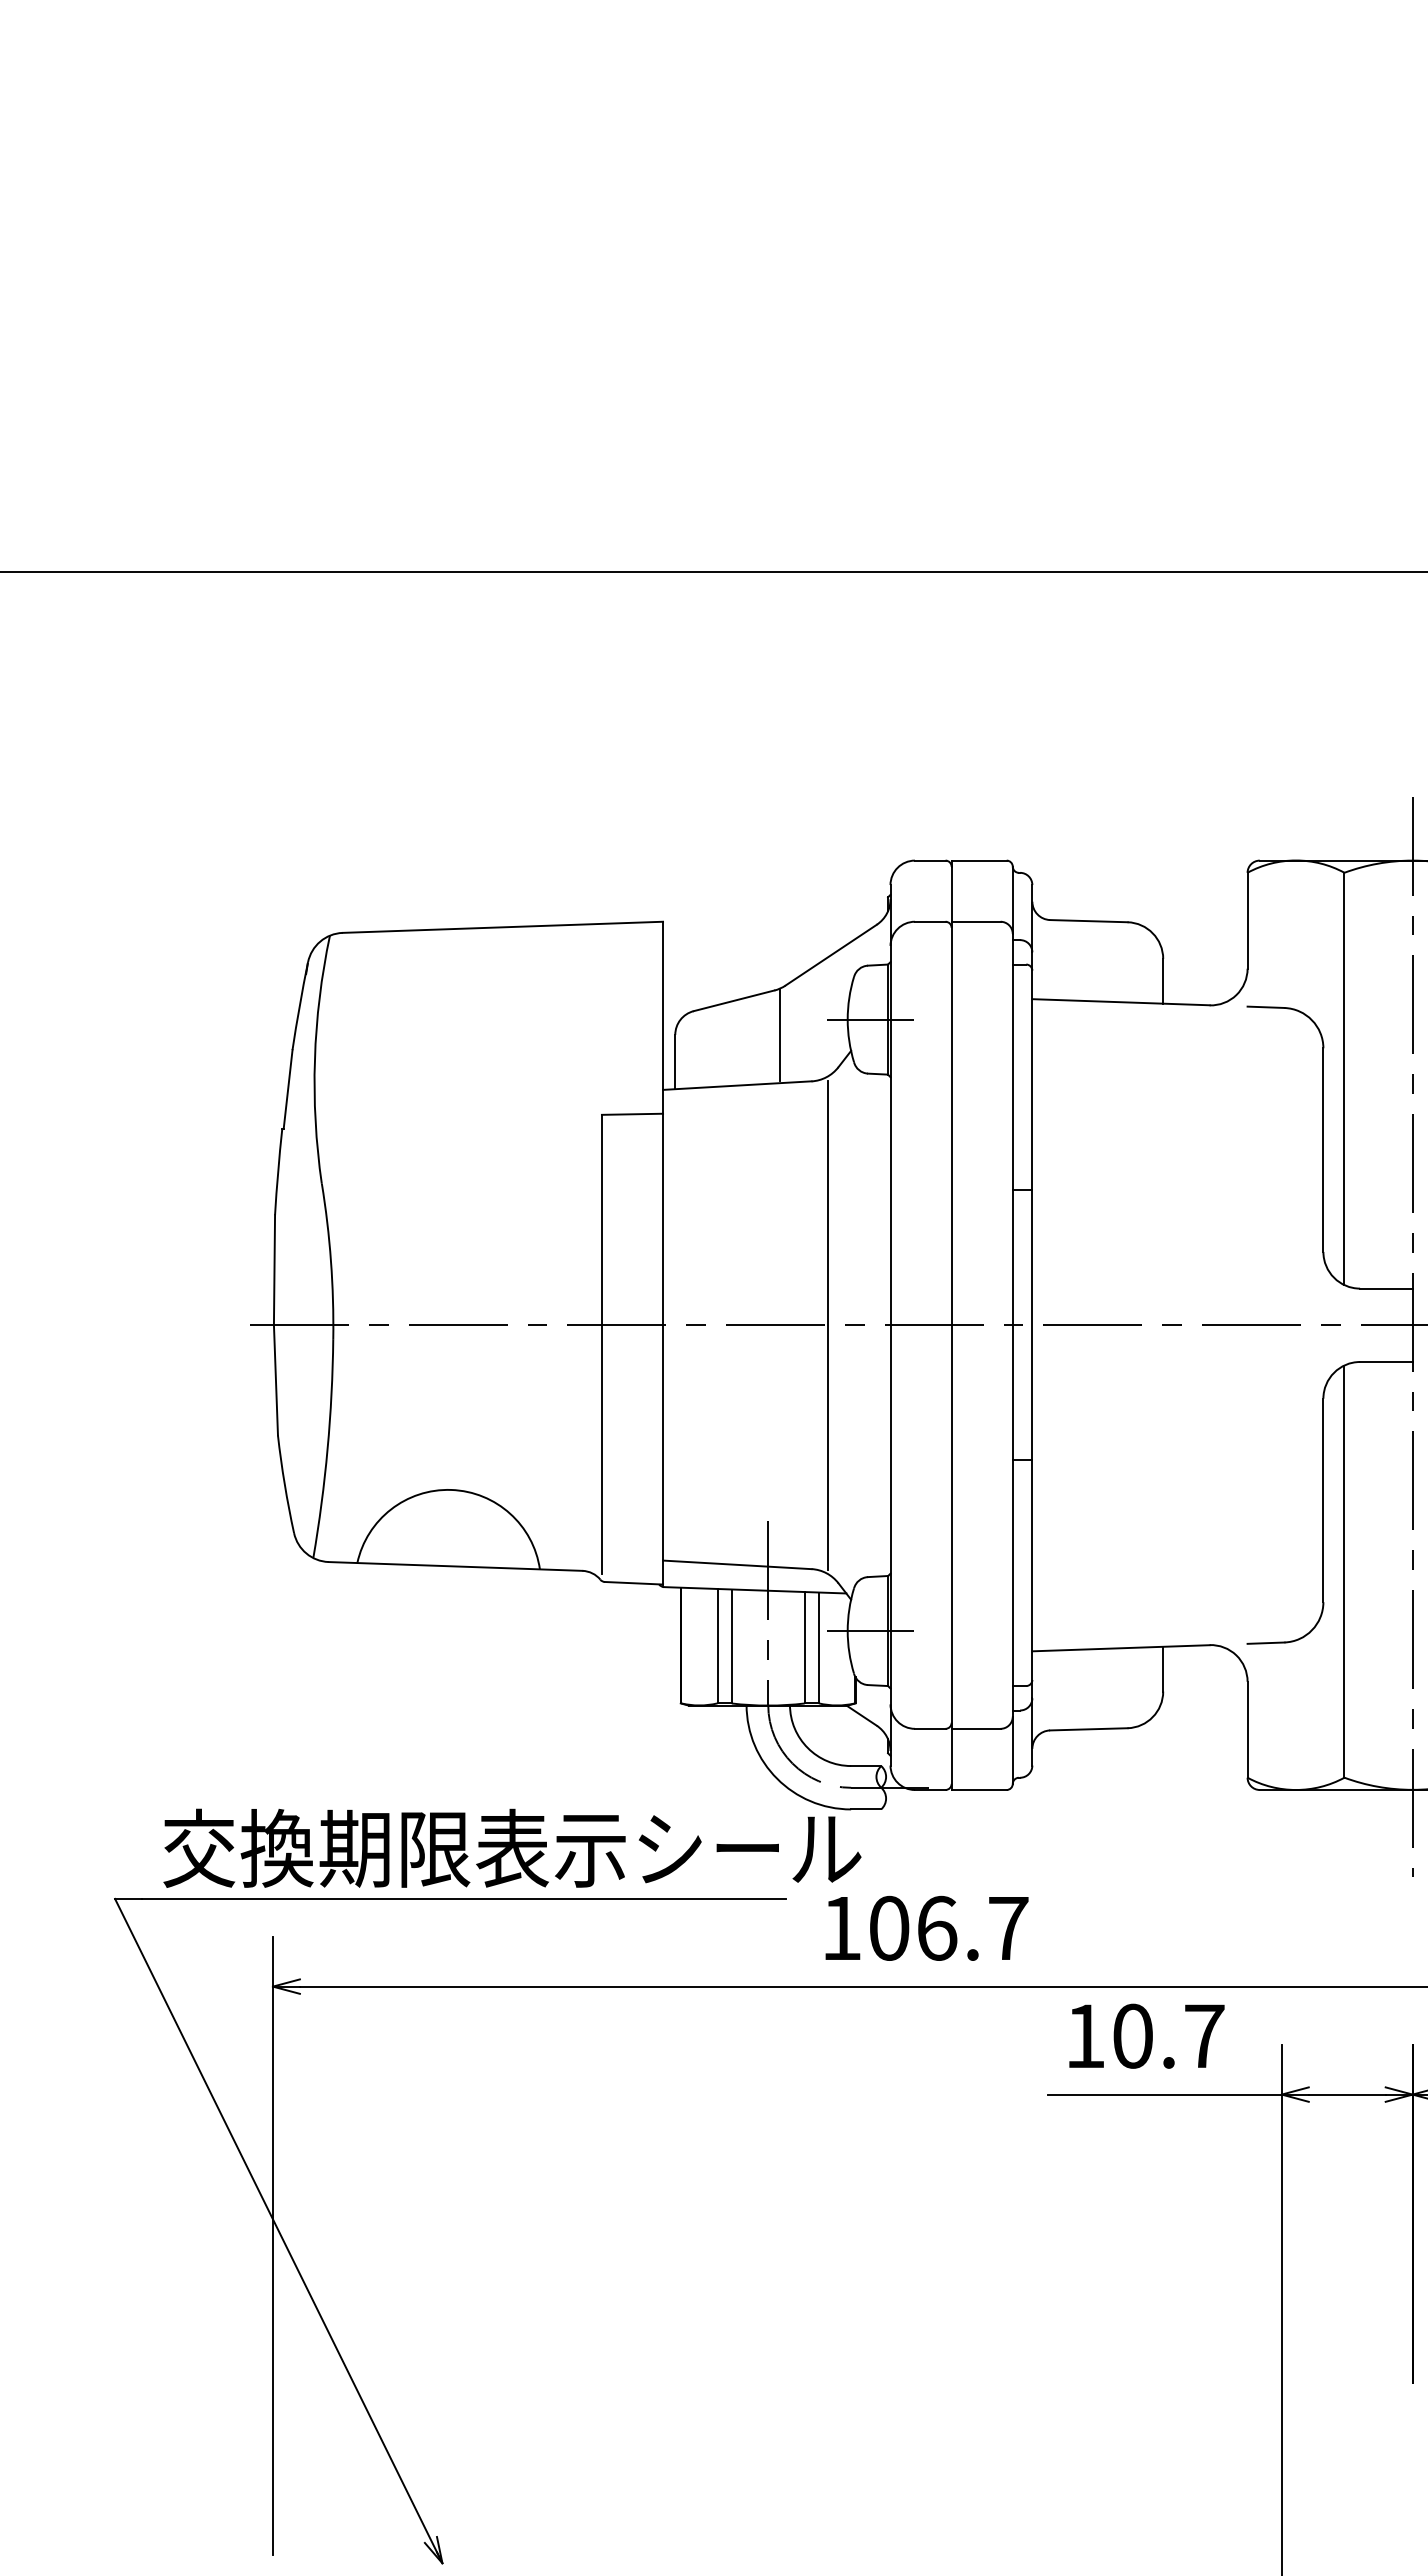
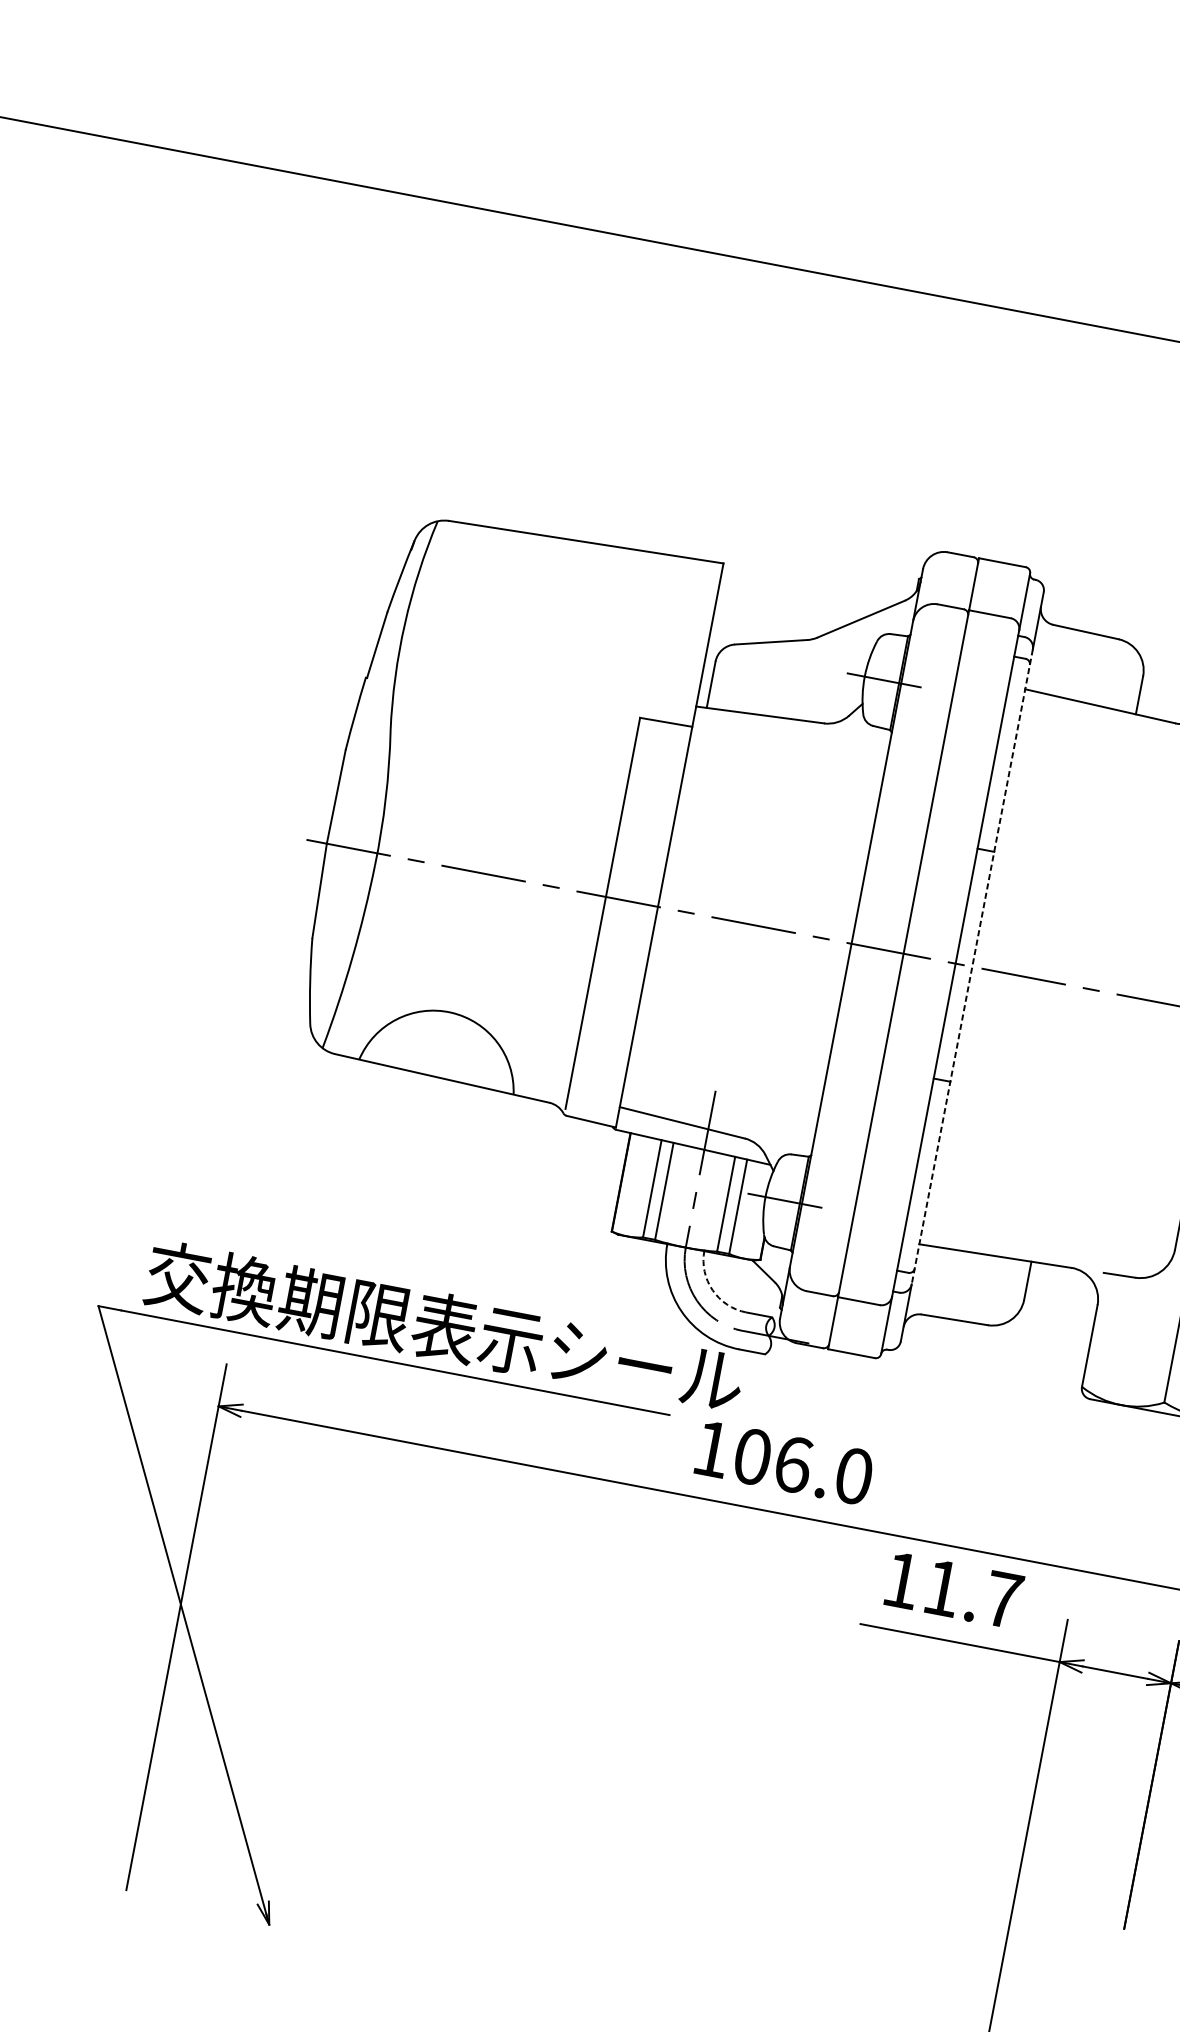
line: (780, 1035) -> (804, 679), removed
line: (828, 1324) -> (798, 933), removed
line: (1032, 1325) -> (972, 967), solid -> dashed
arc: (807, 1748) -> (712, 1290), solid -> dashed
text: (1008, 1927) -> (854, 1475), 106.7 -> 106.0
text: (1132, 2035) -> (942, 1587), 10.7 -> 11.7

